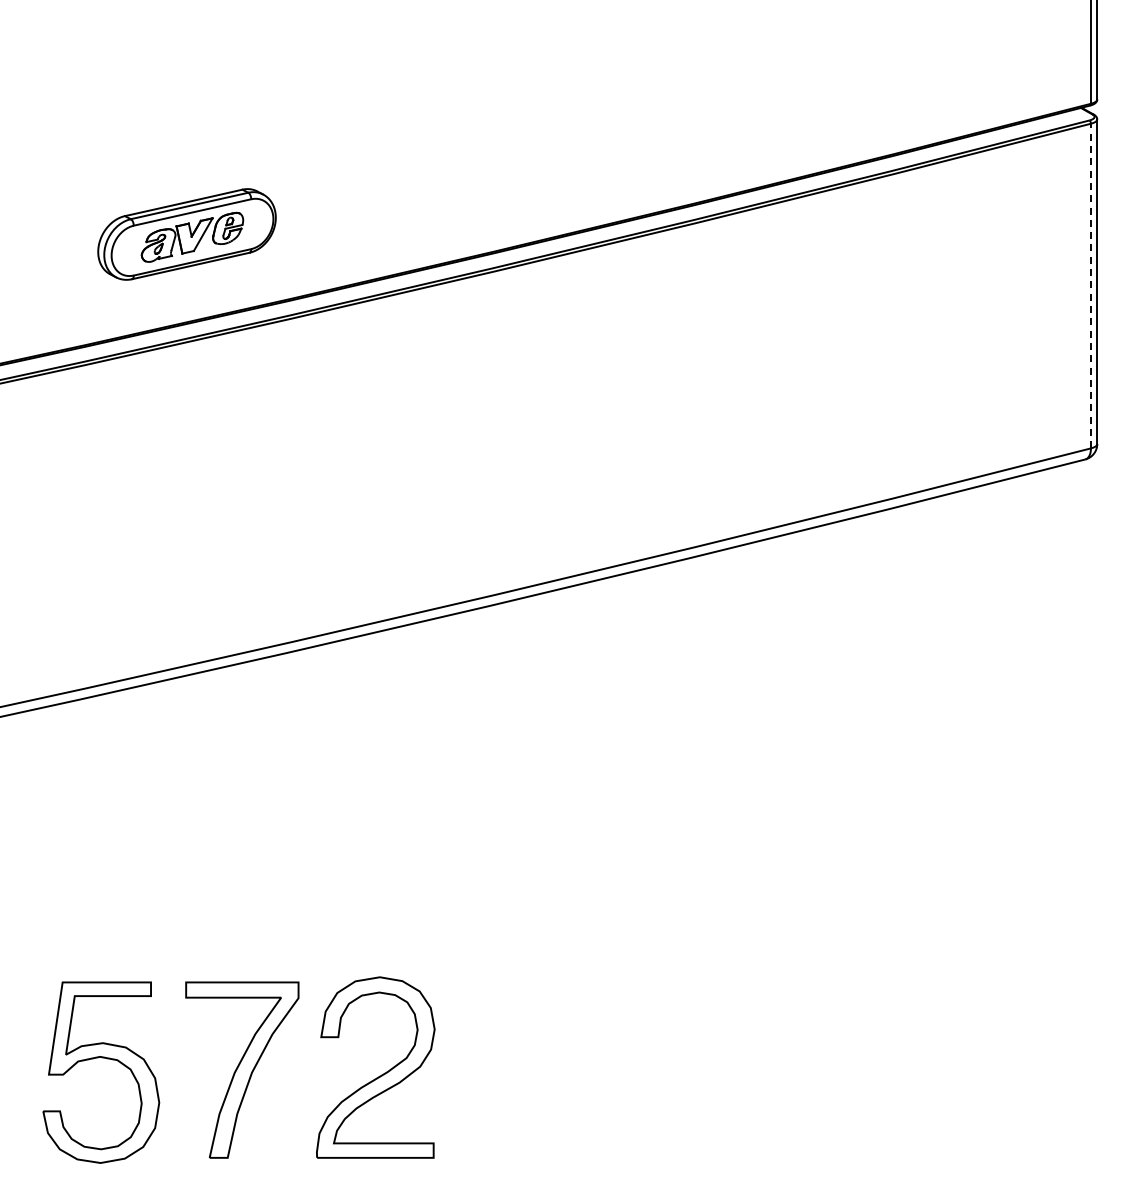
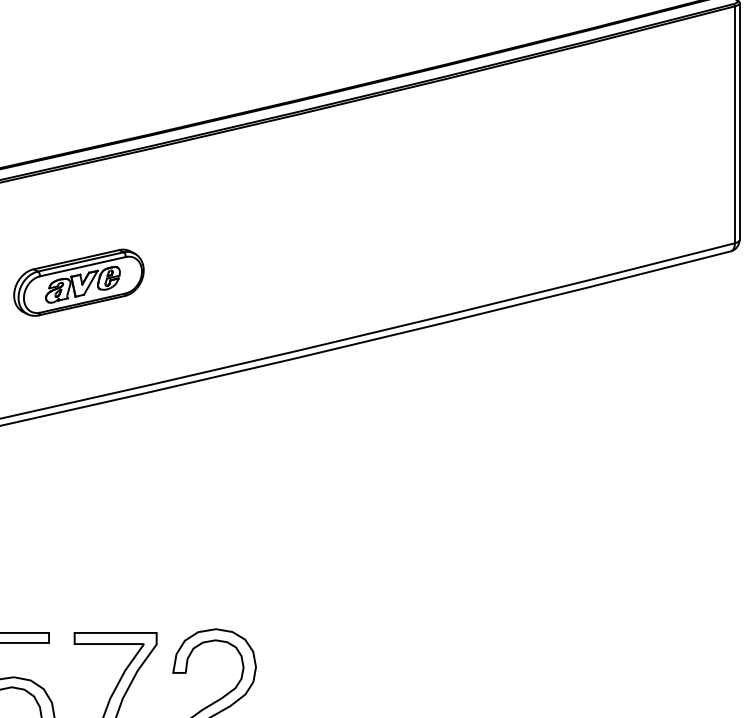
part: (186, 234) -> (78, 282), moved
line: (1090, 285) -> (734, 124), dashed -> solid

